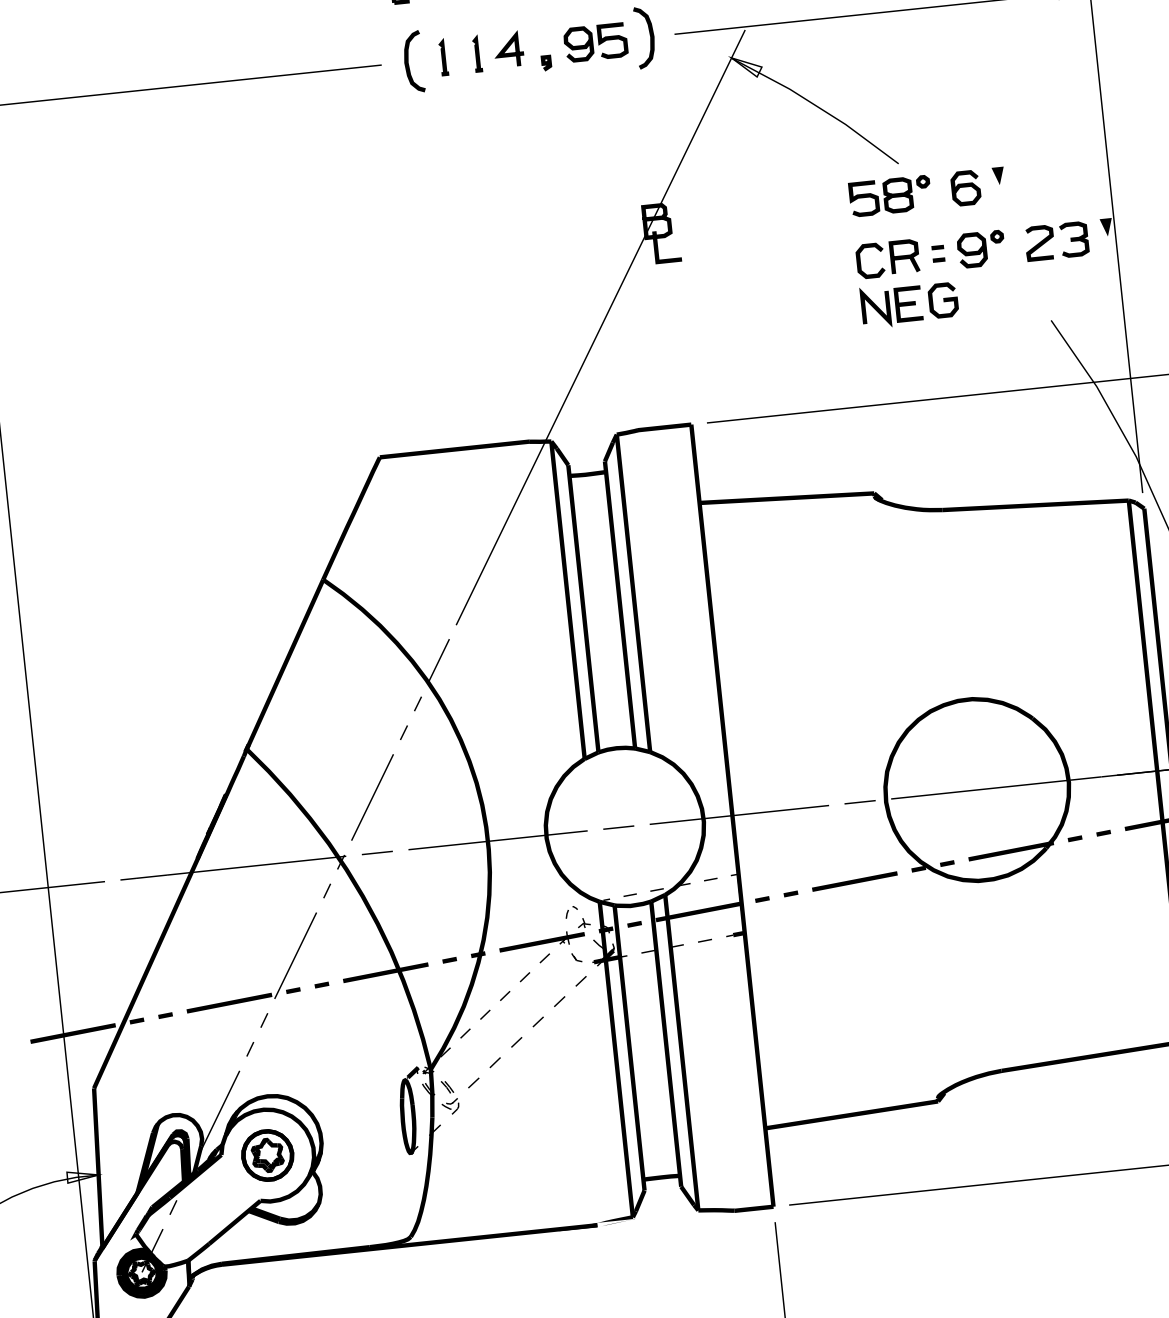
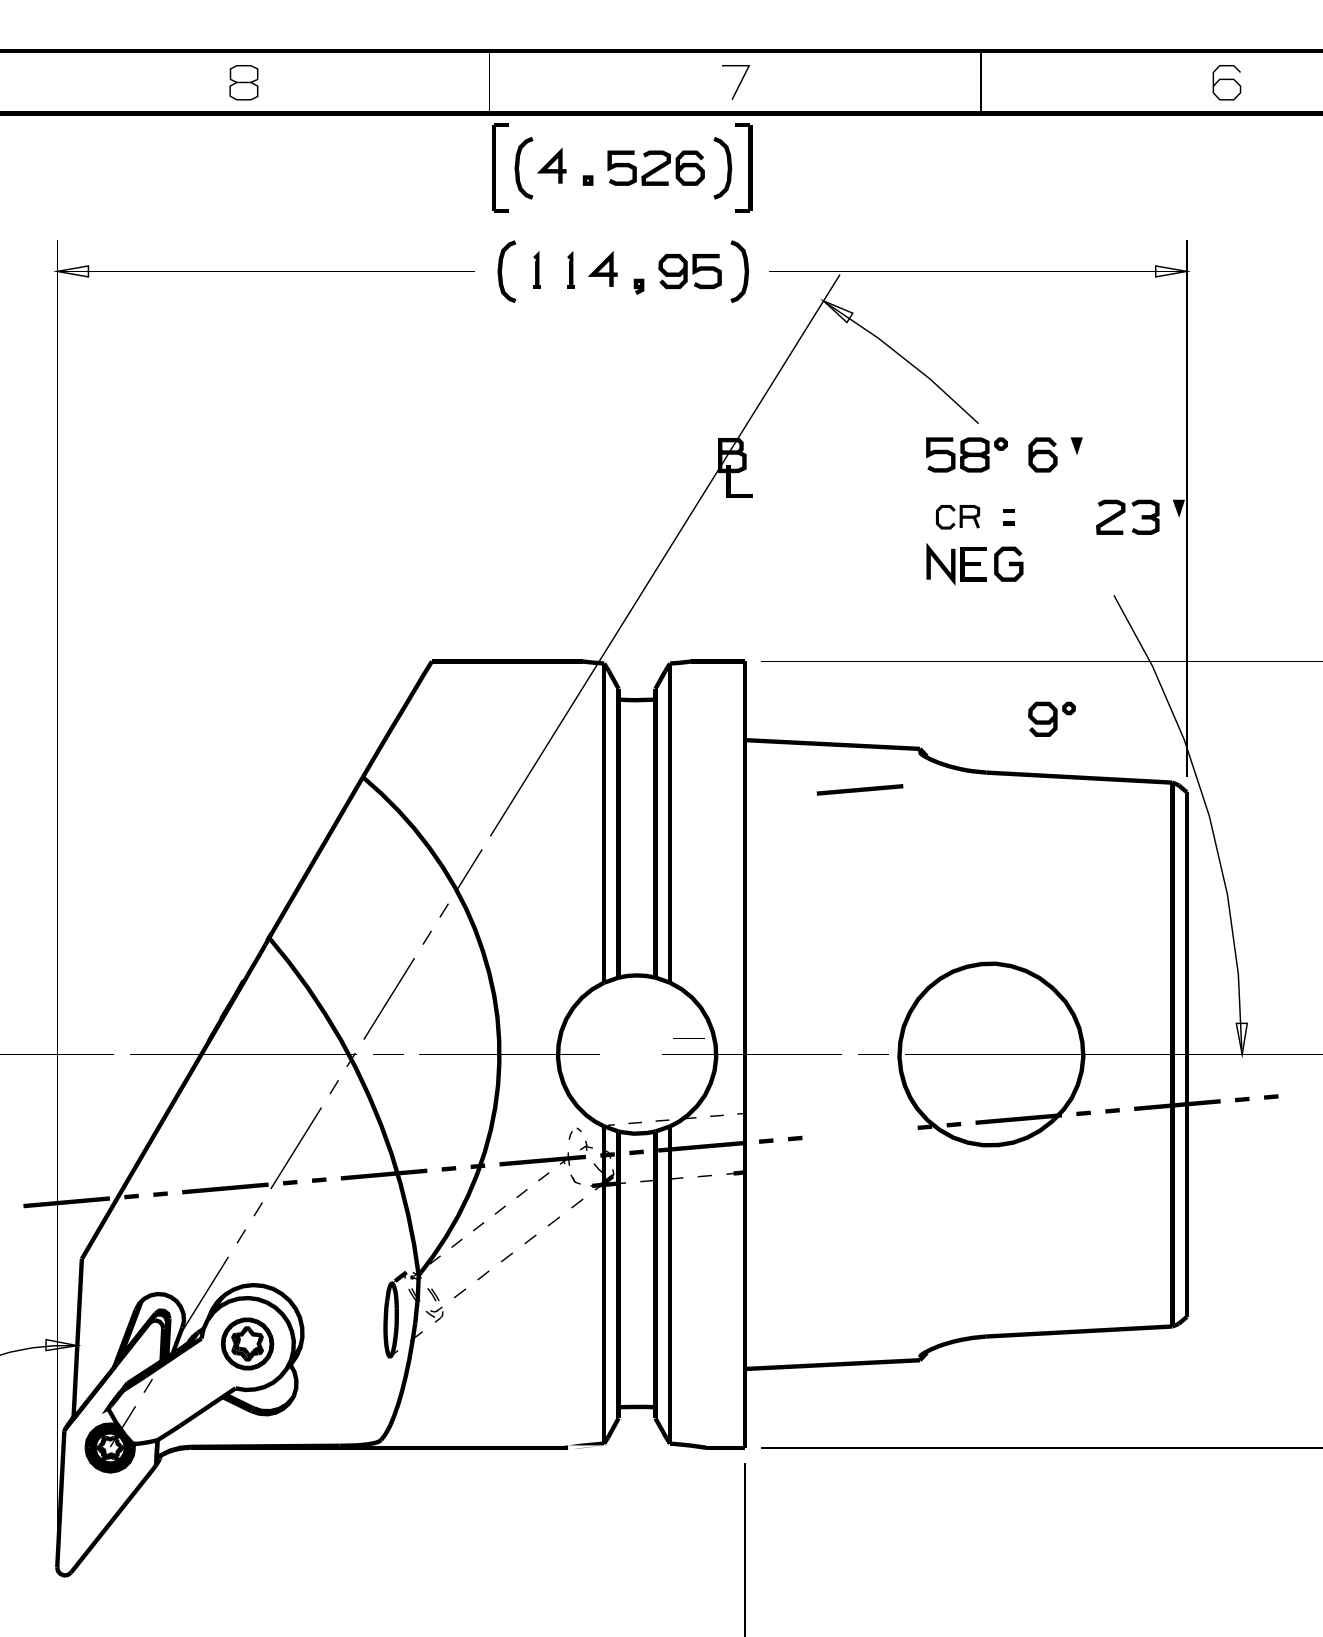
part: (980, 248) -> (1051, 718), moved
part: (887, 258) -> (957, 516), size x0.7
line: (618, 827) -> (688, 1038), moved
line: (854, 881) -> (859, 789), moved

